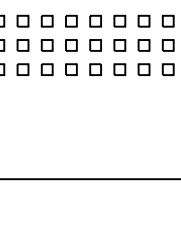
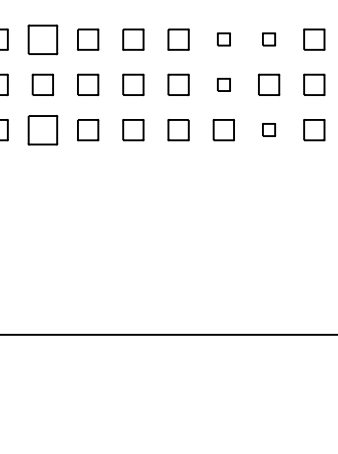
part: (22, 20) -> (41, 38), size x1.4
part: (119, 20) -> (223, 38), size x0.6
part: (143, 20) -> (268, 38), size x0.6
part: (119, 45) -> (223, 84), size x0.6
part: (22, 69) -> (41, 129), size x1.4
part: (143, 69) -> (268, 129), size x0.6

